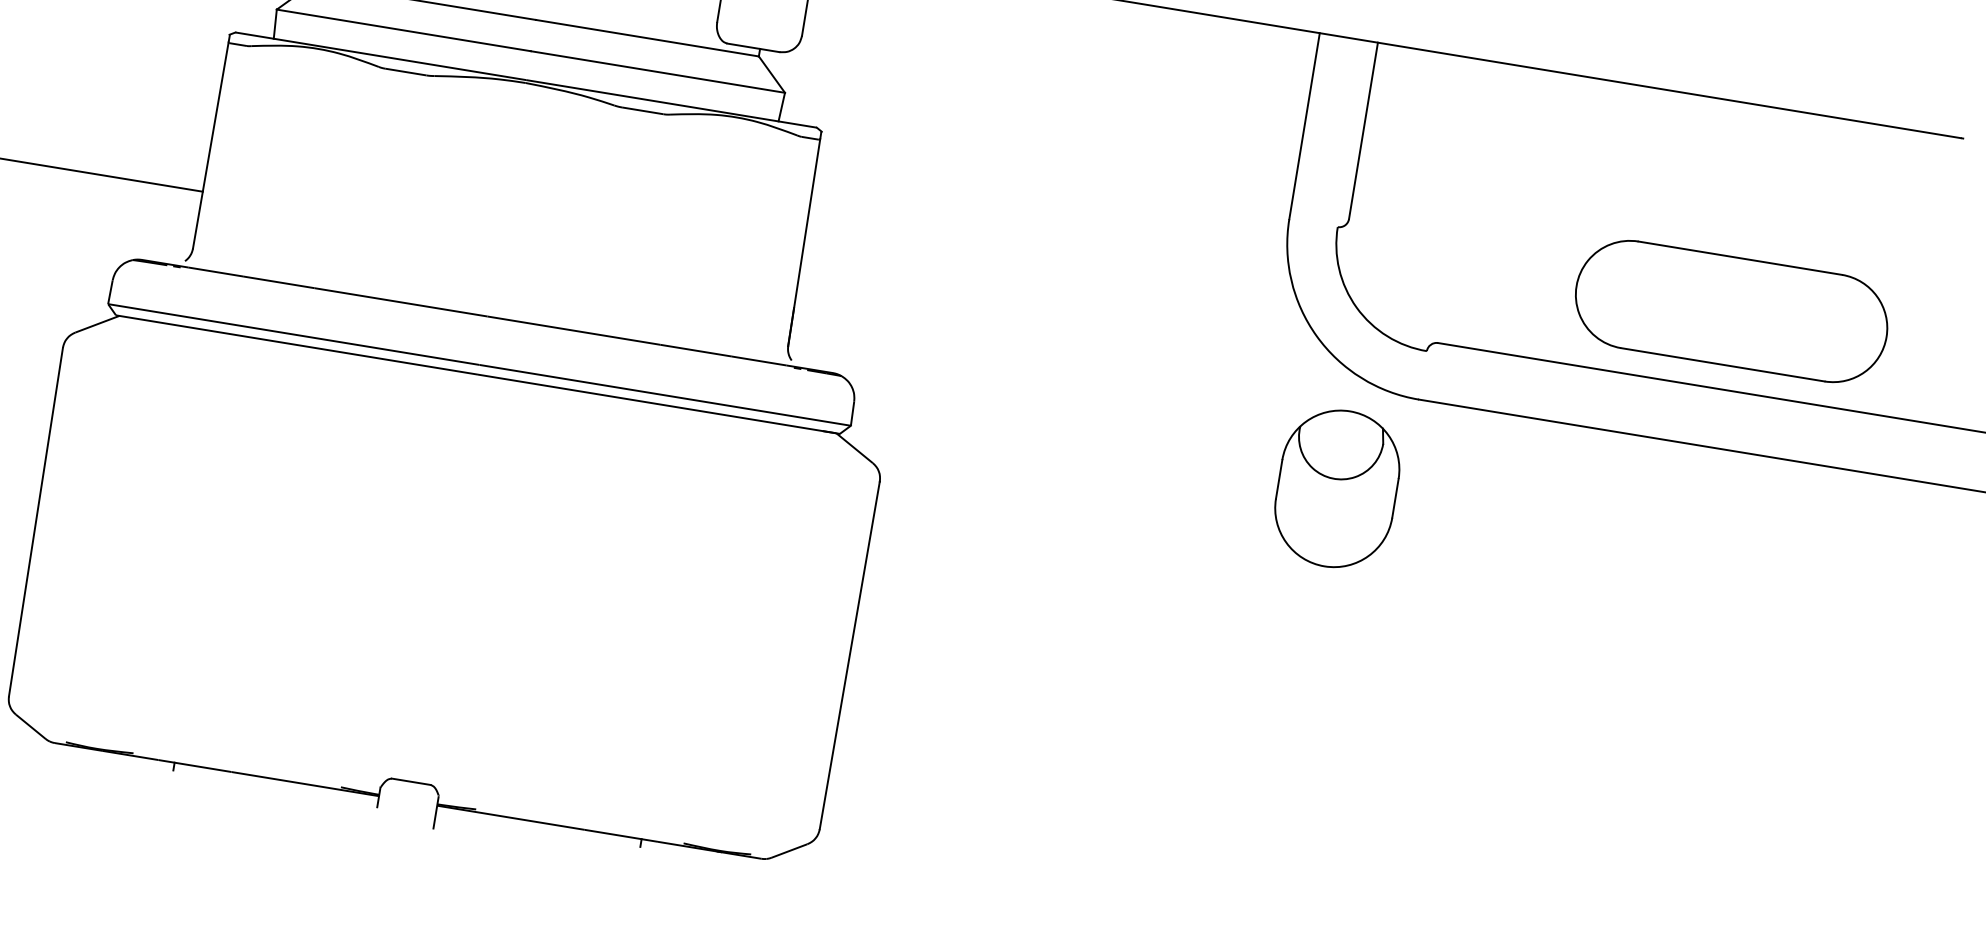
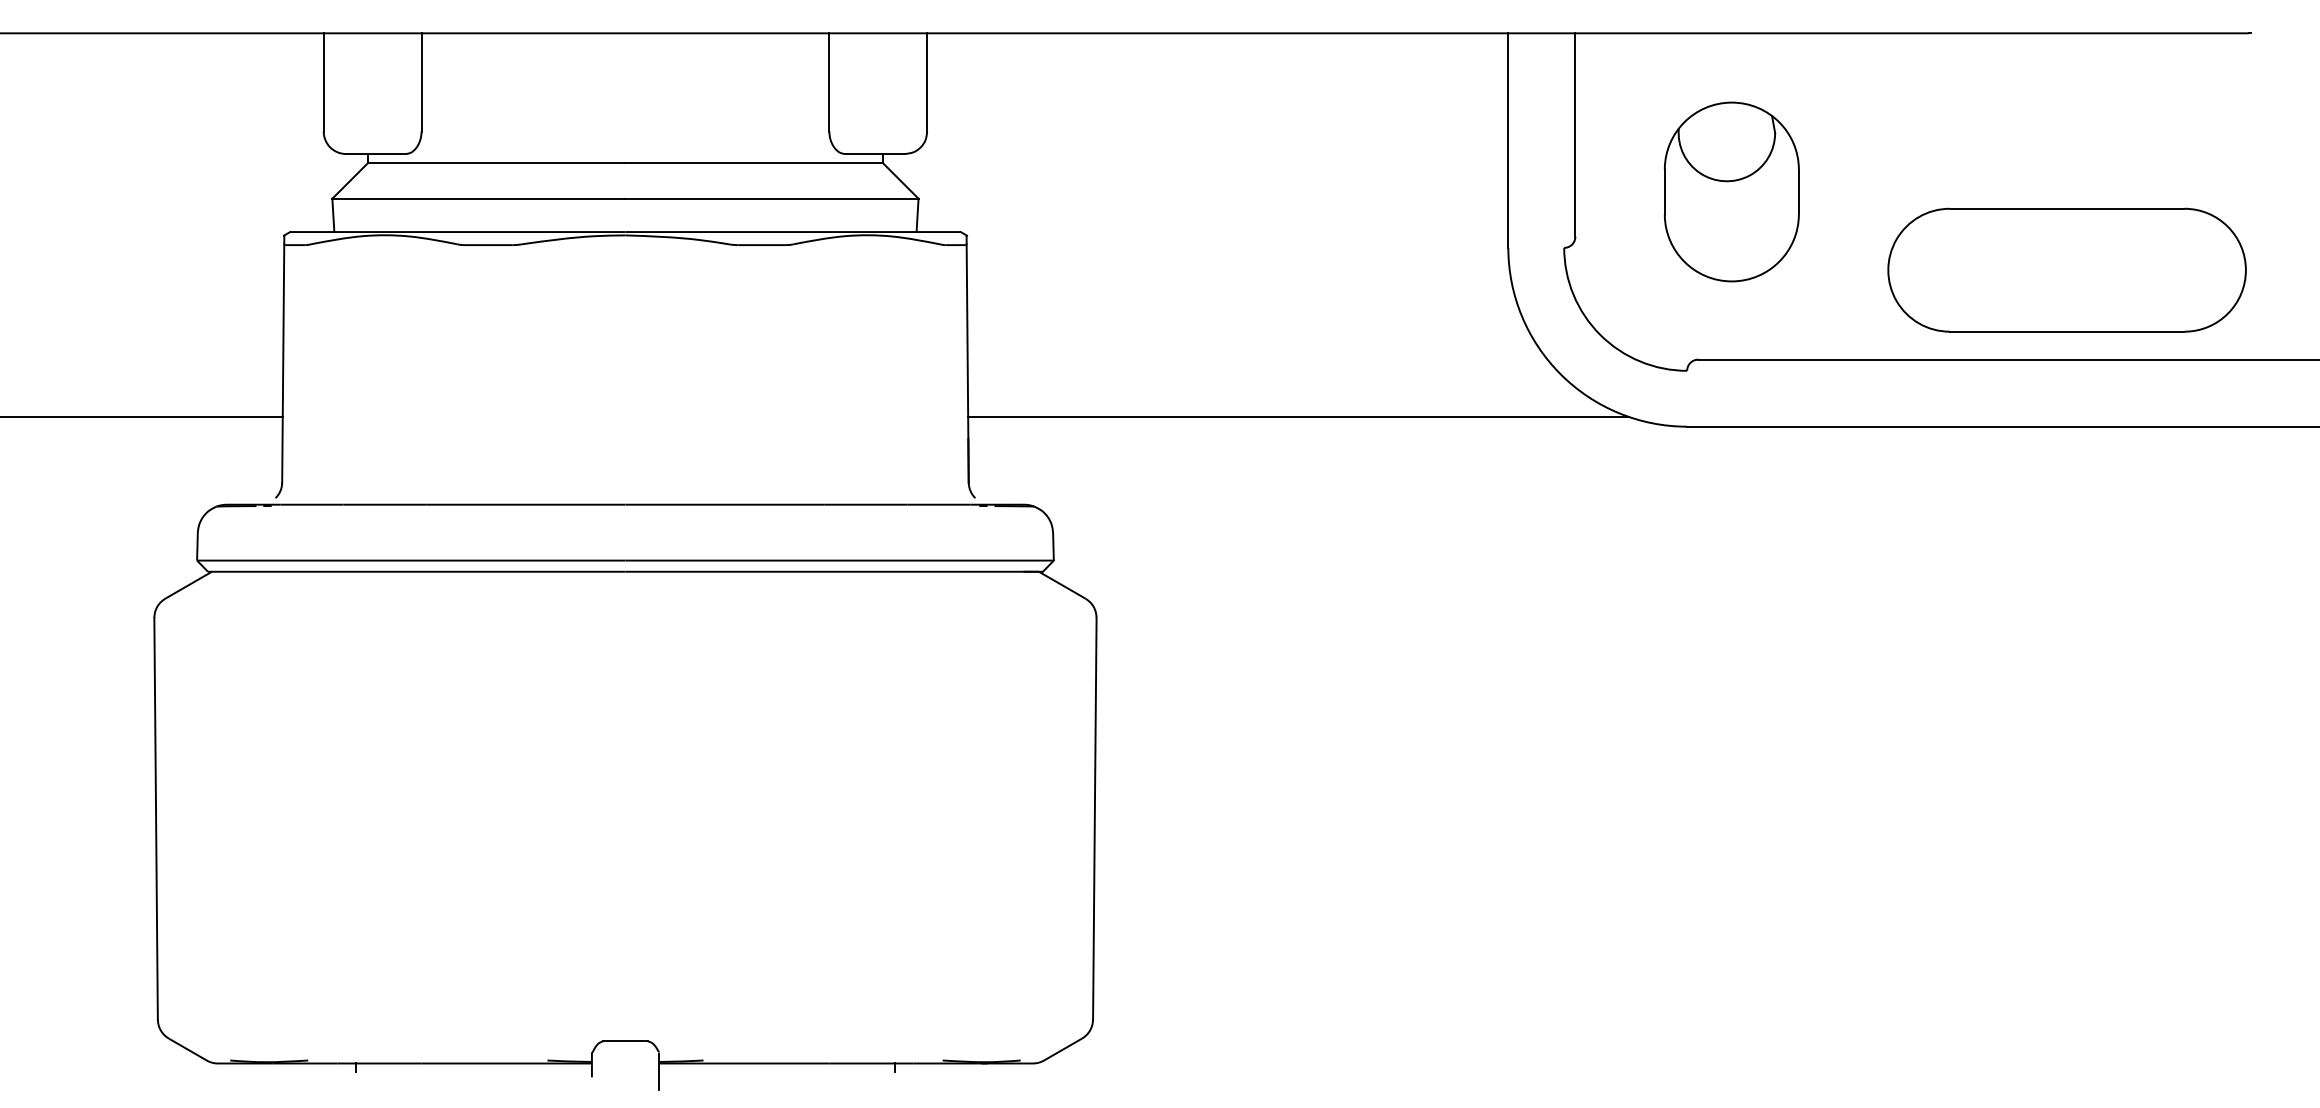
part: (1731, 310) -> (2066, 269), moved
line: (1083, 335) -> (1298, 416), added
part: (1337, 488) -> (1731, 191), moved

